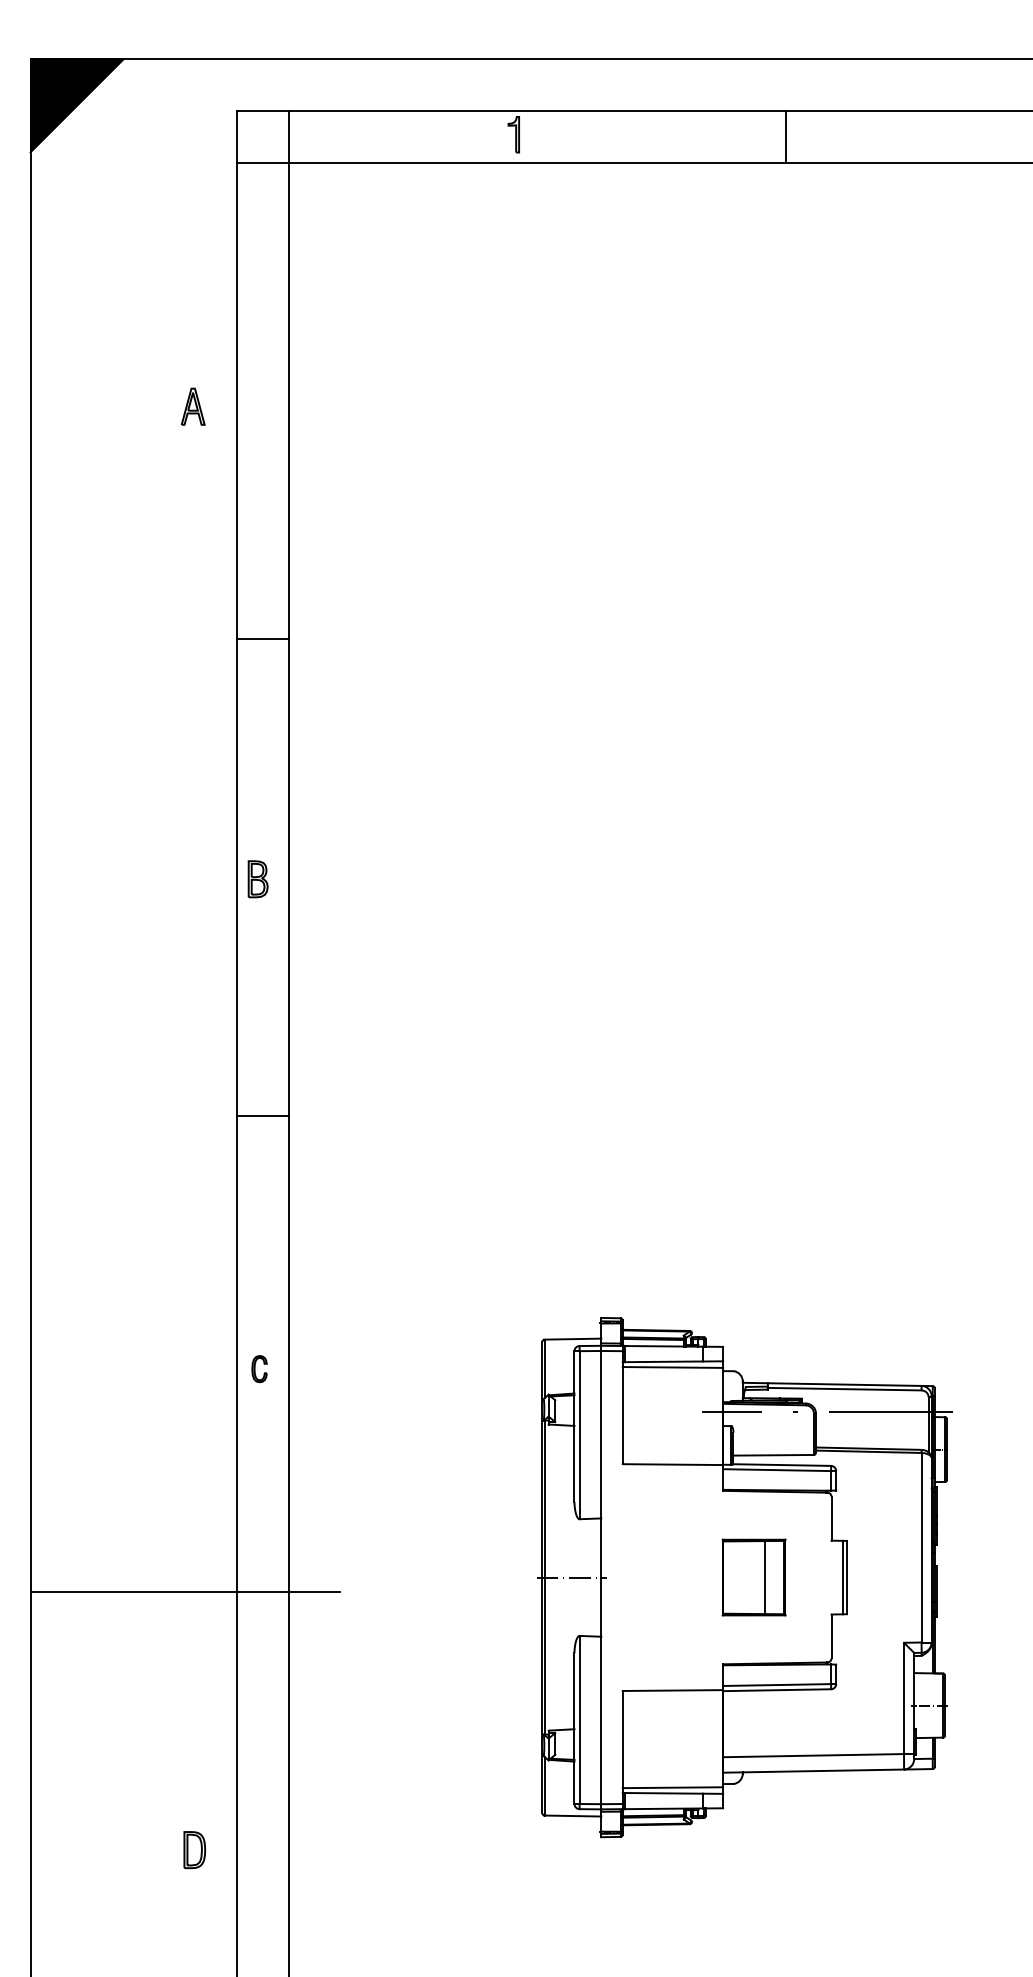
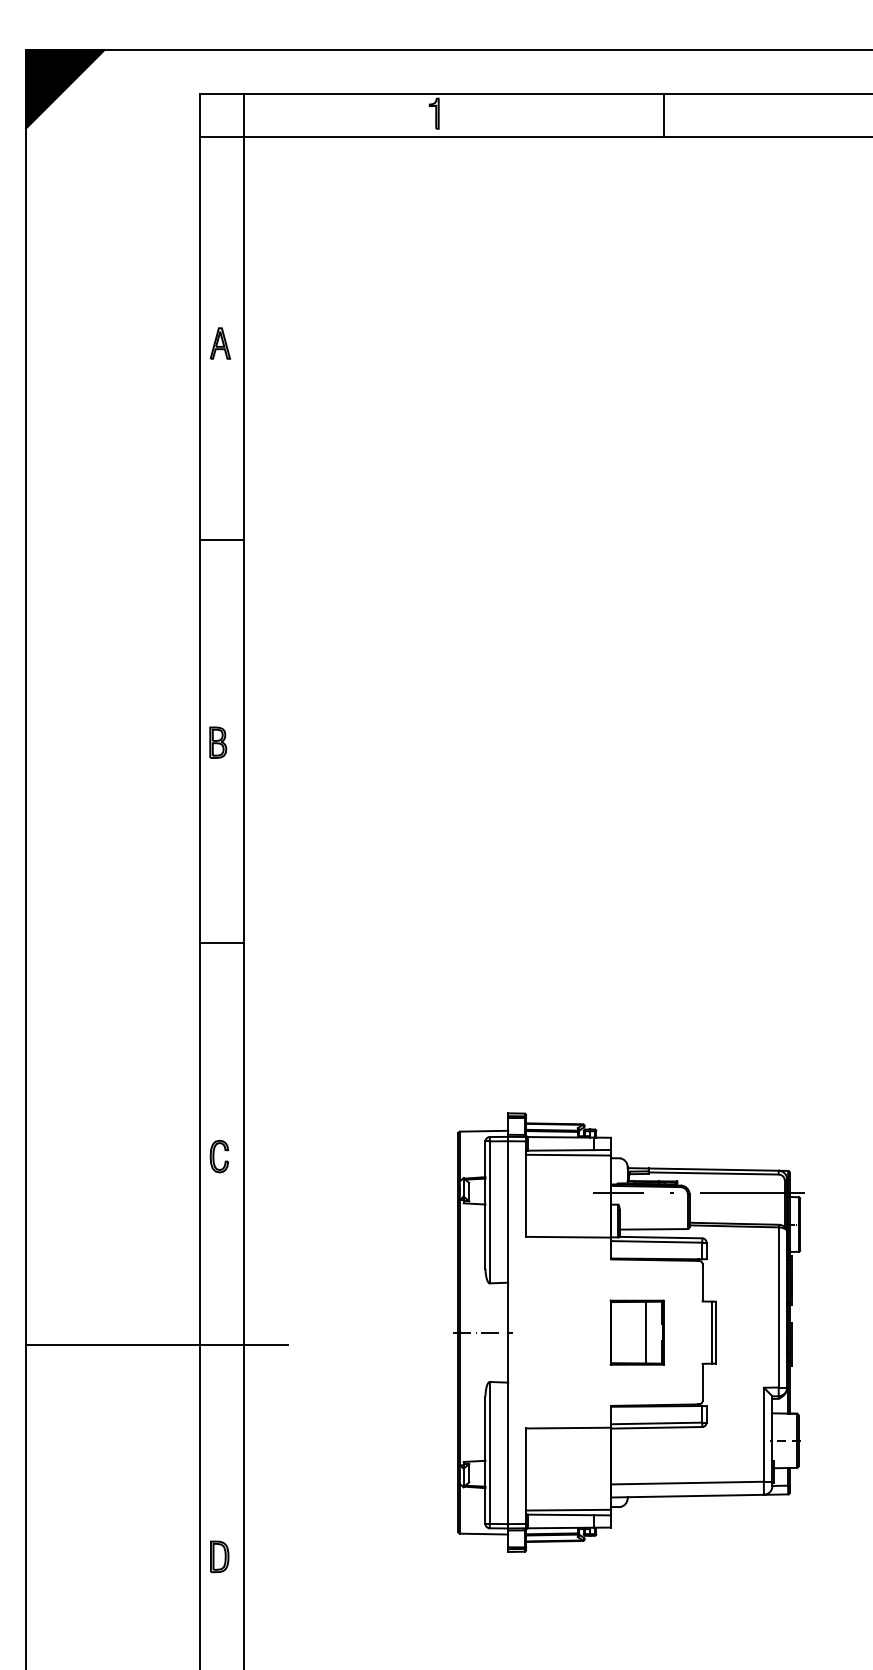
part: (193, 406) -> (220, 343), moved
part: (259, 1369) -> (219, 1156), size x1.43
part: (194, 1849) -> (219, 1556), moved

